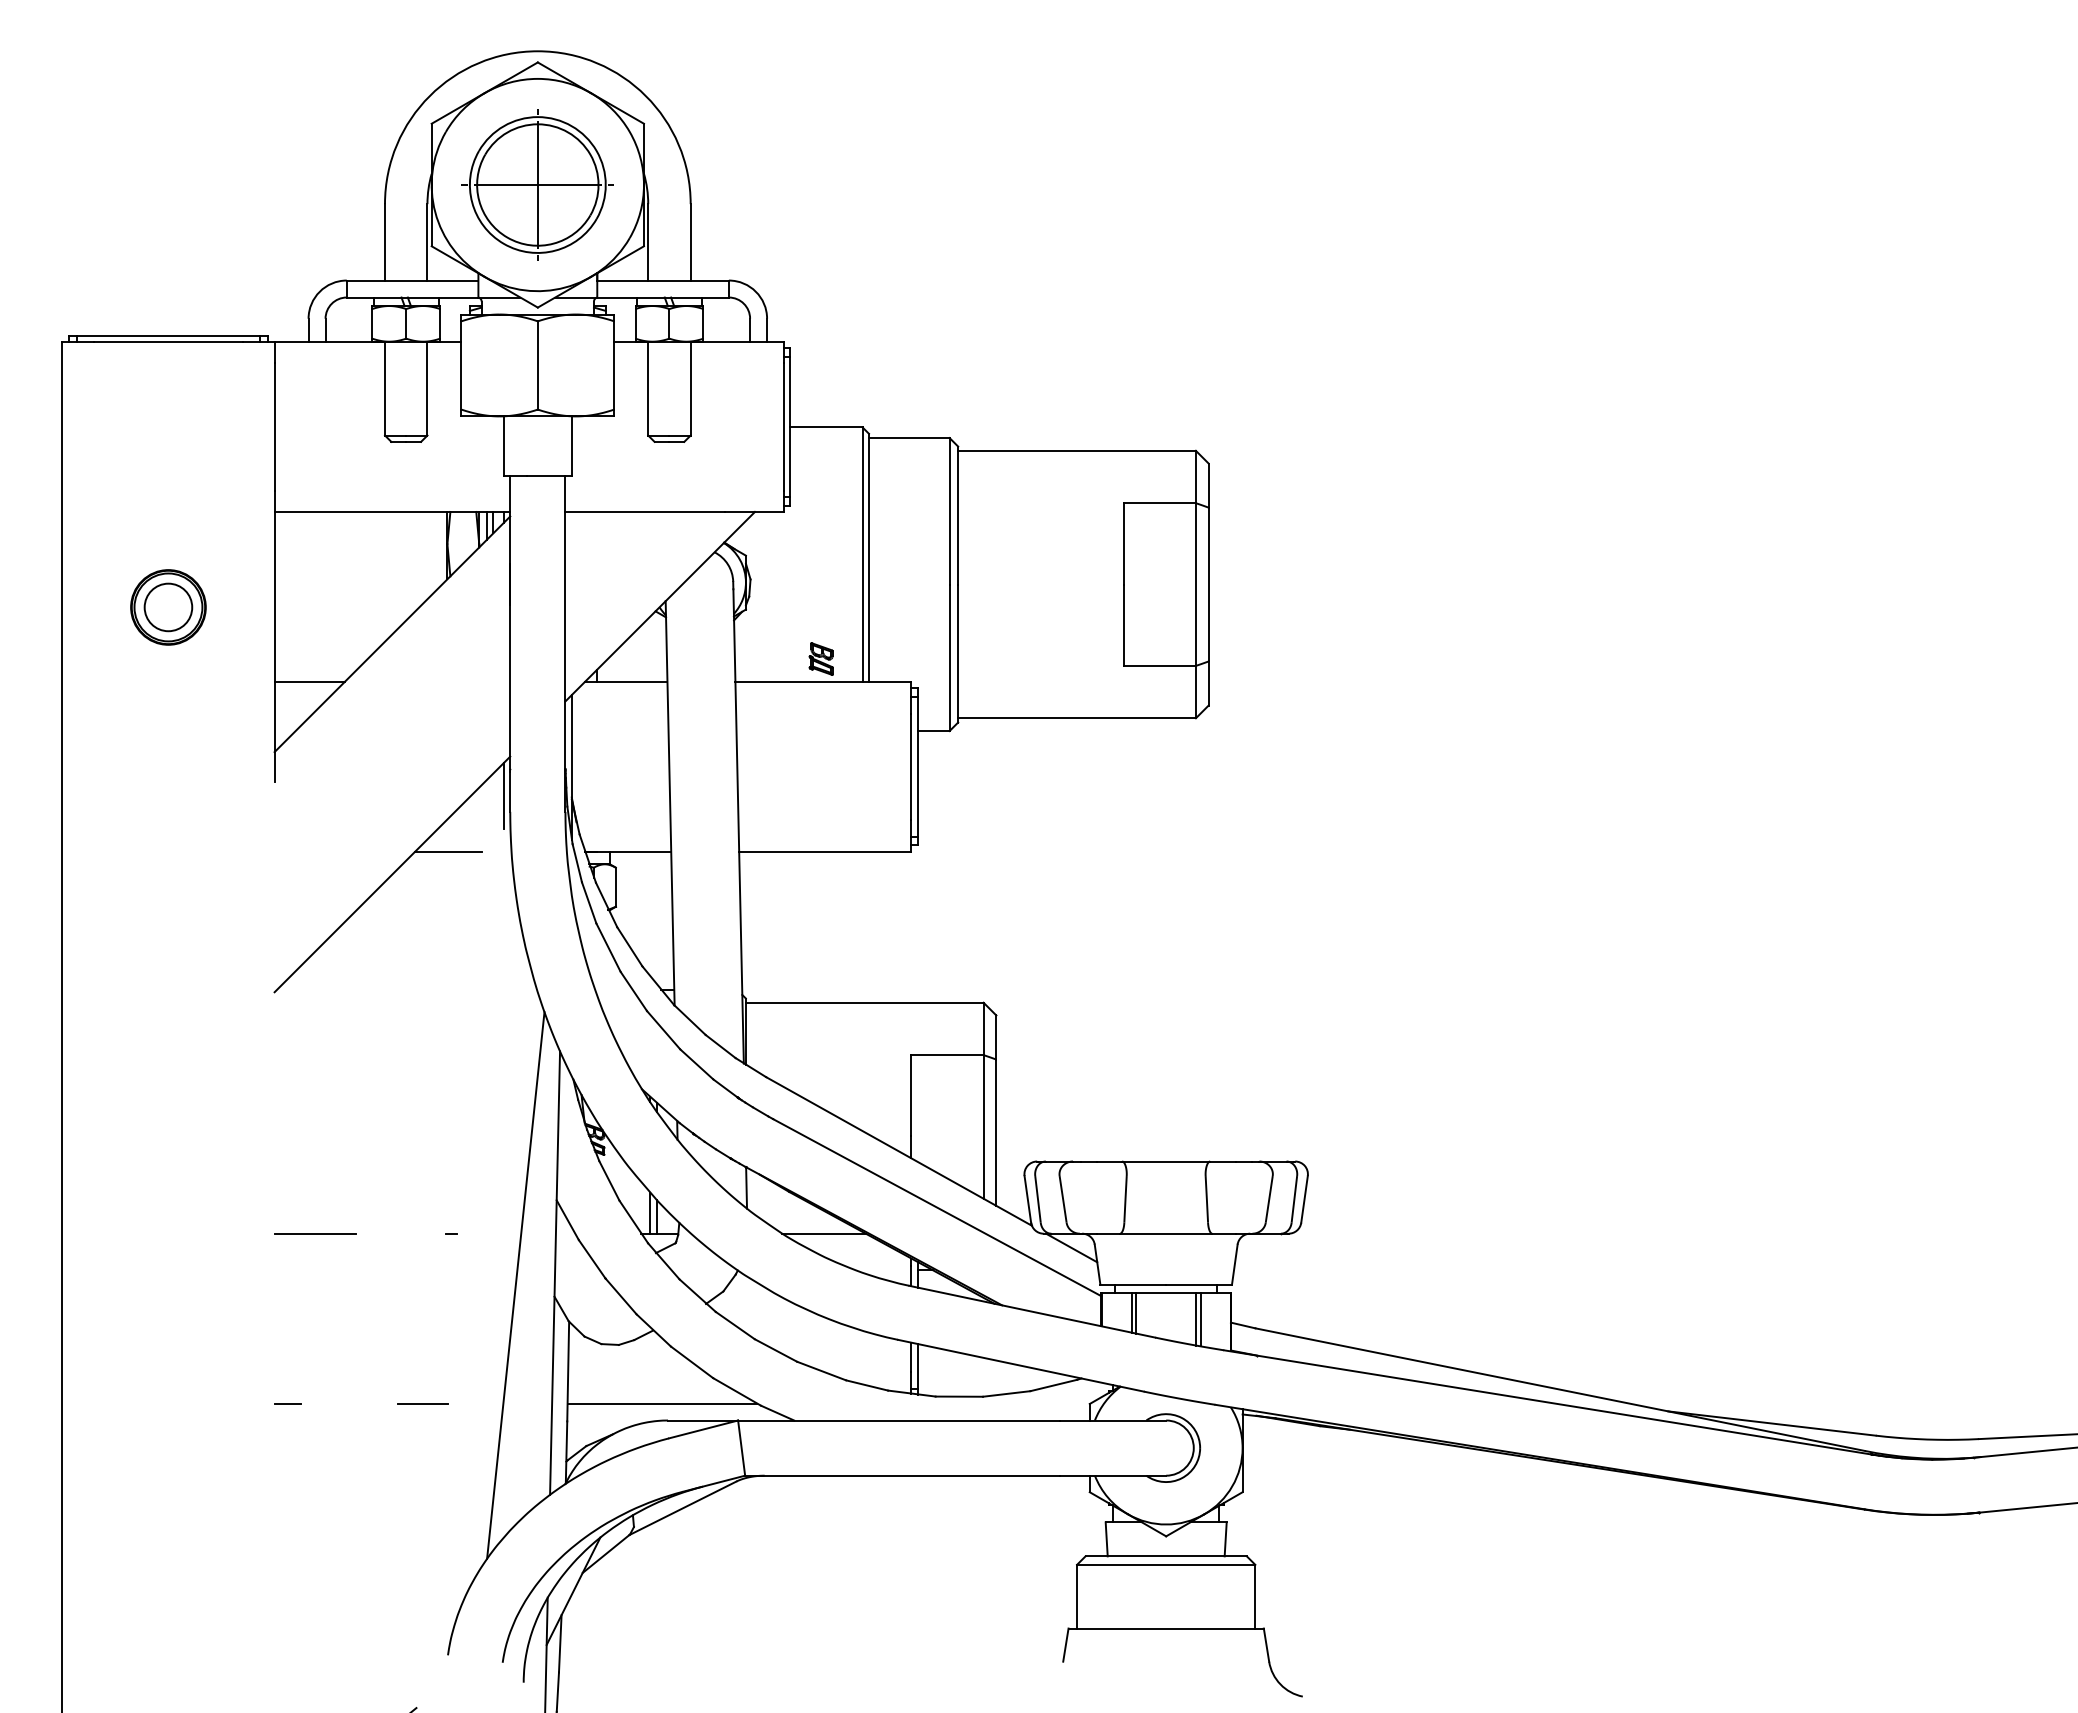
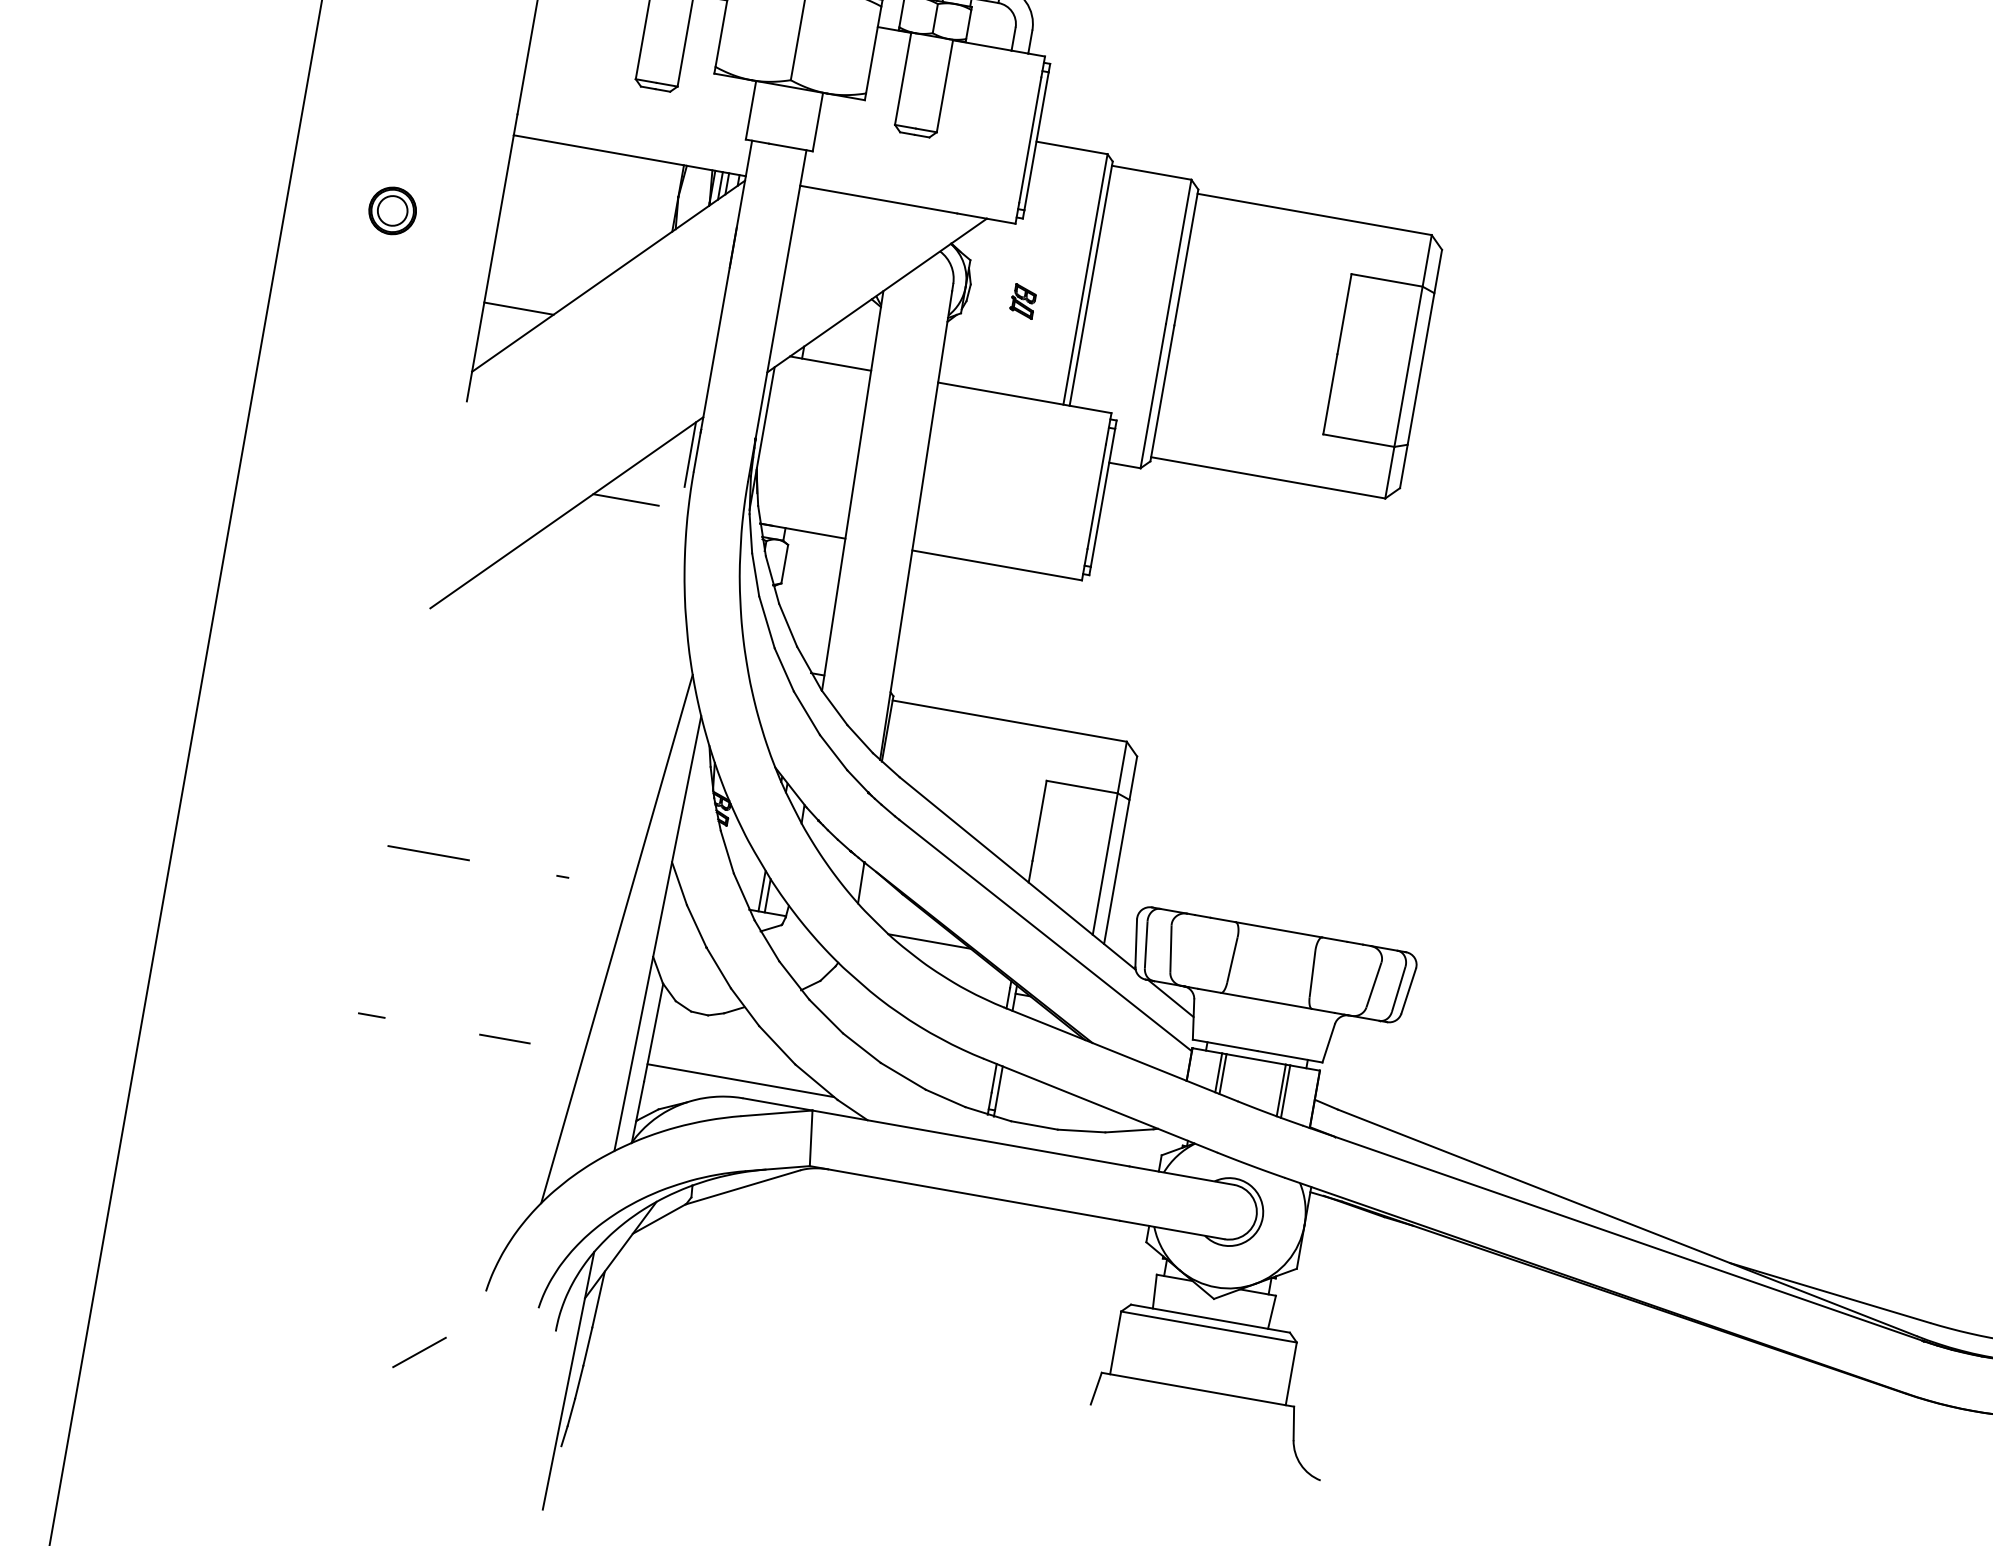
part: (168, 607) -> (392, 210), size x0.62
part: (820, 658) -> (1022, 300), moved

